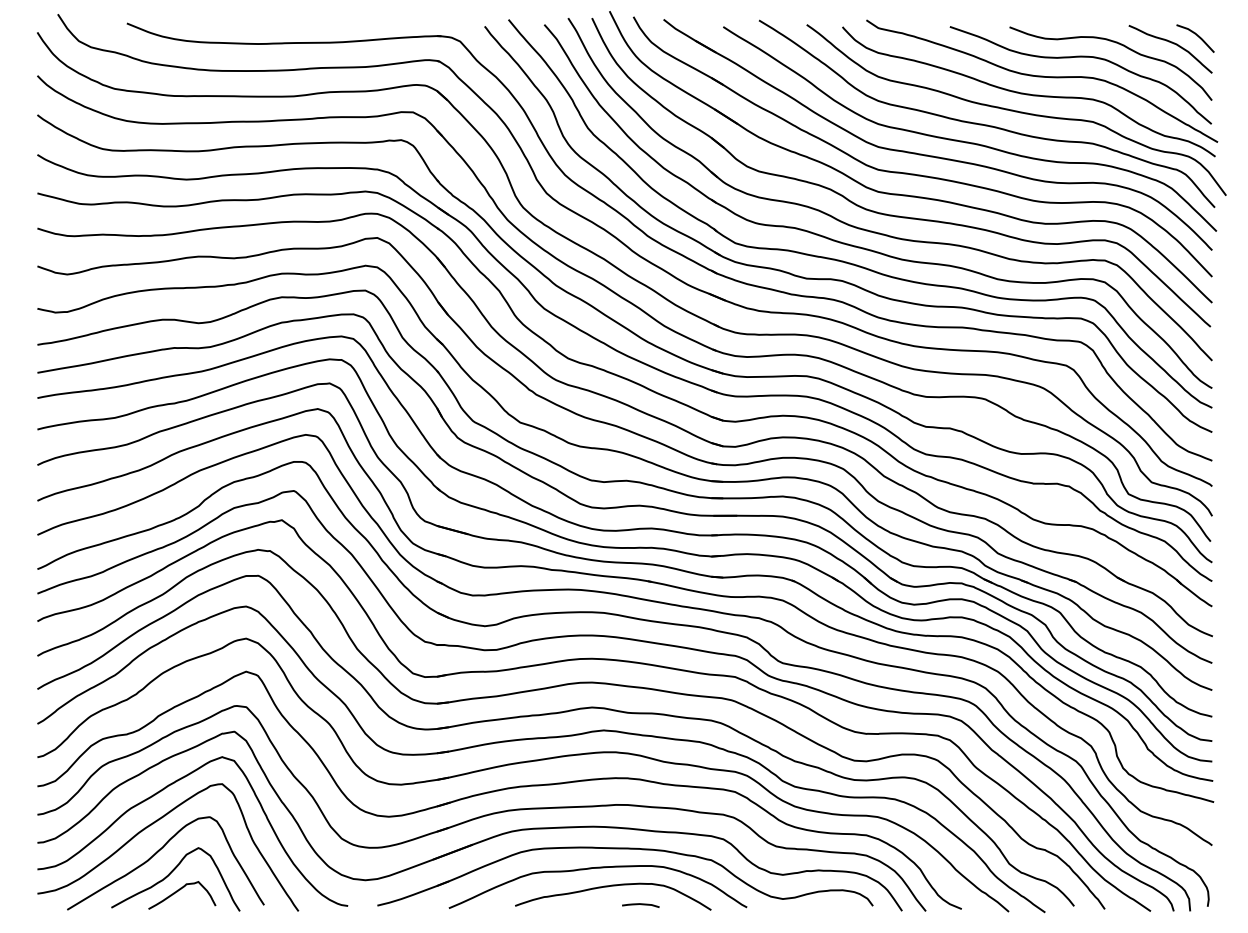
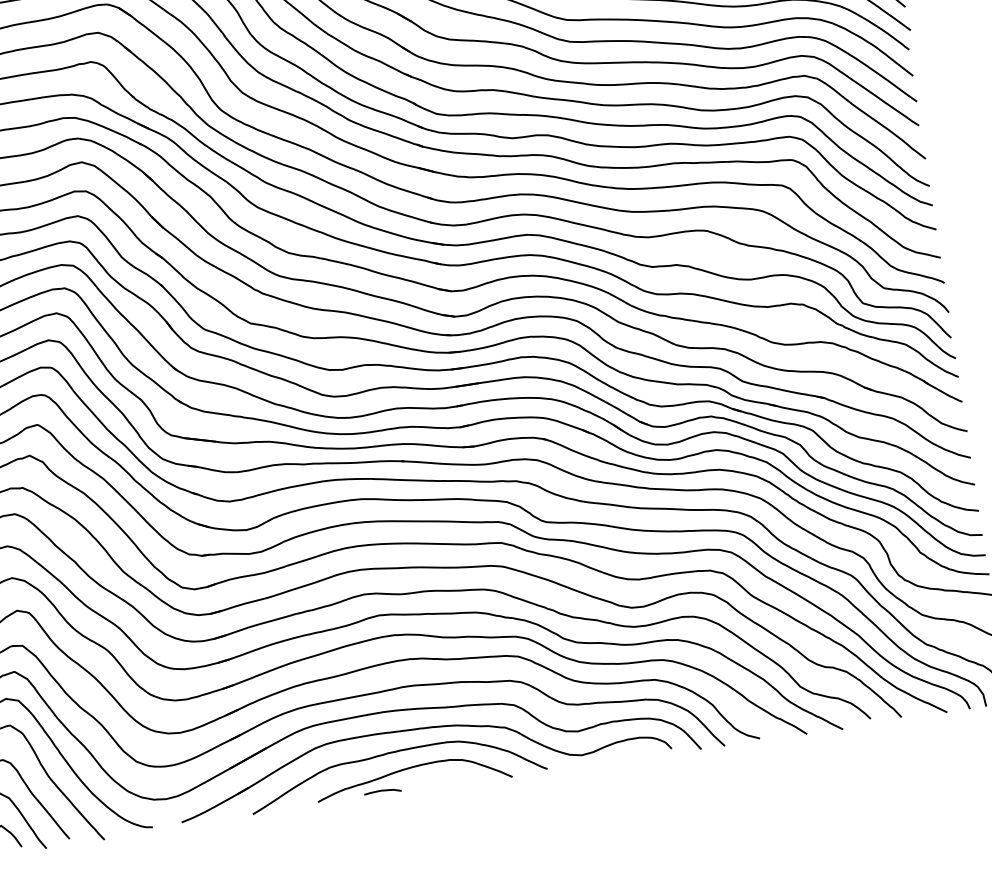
curve: (640, 904) -> (382, 790), moved

